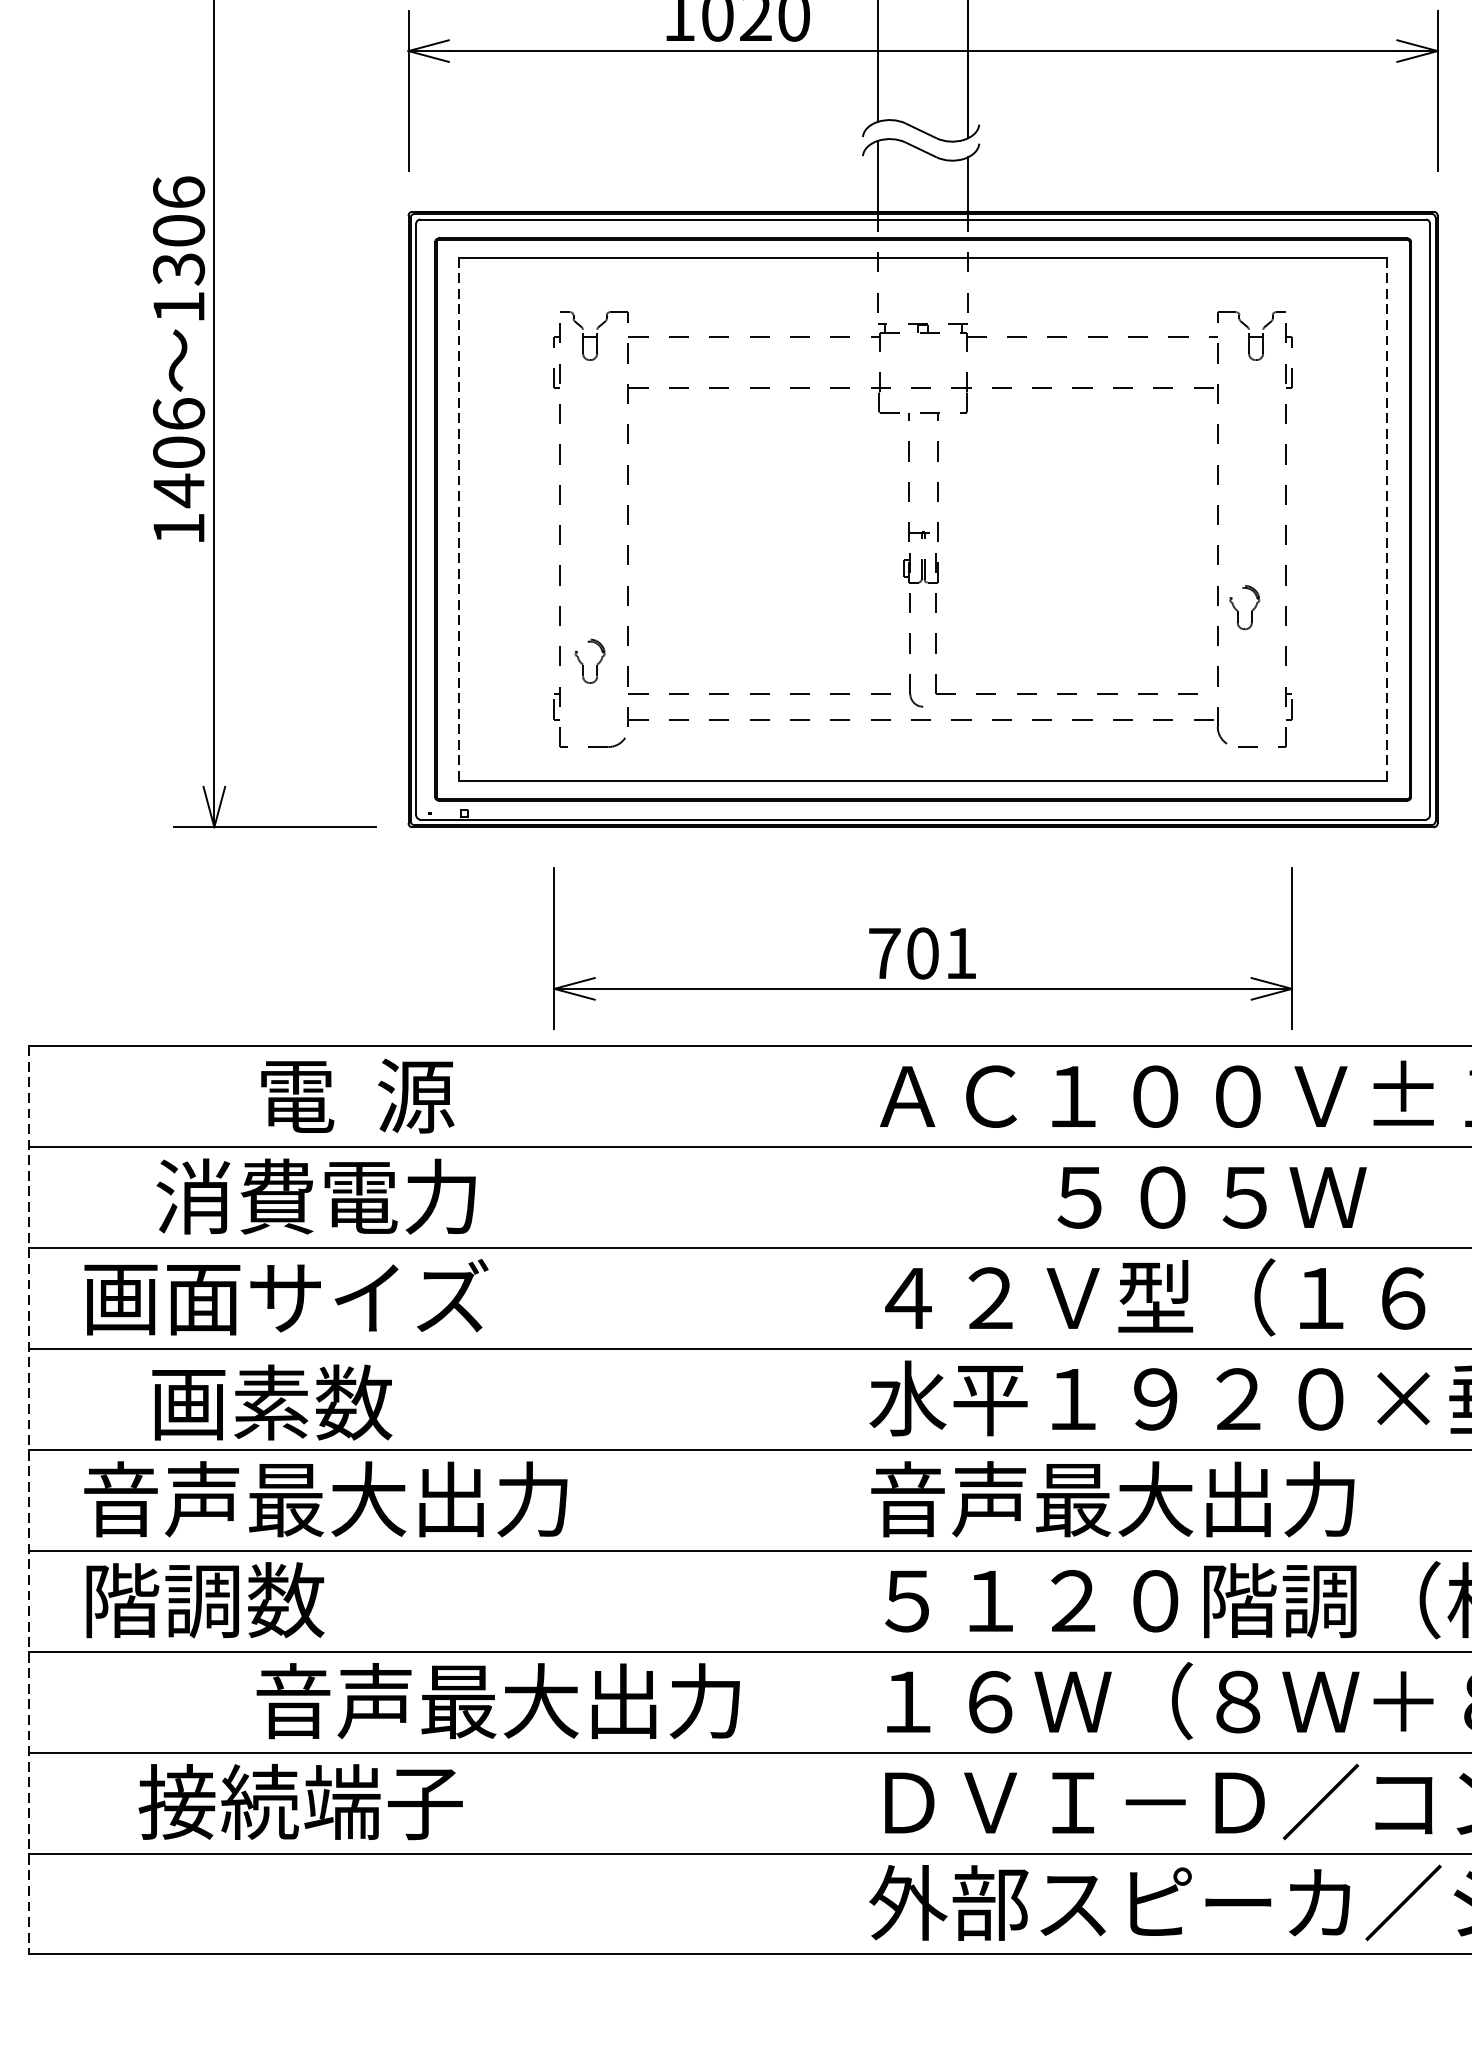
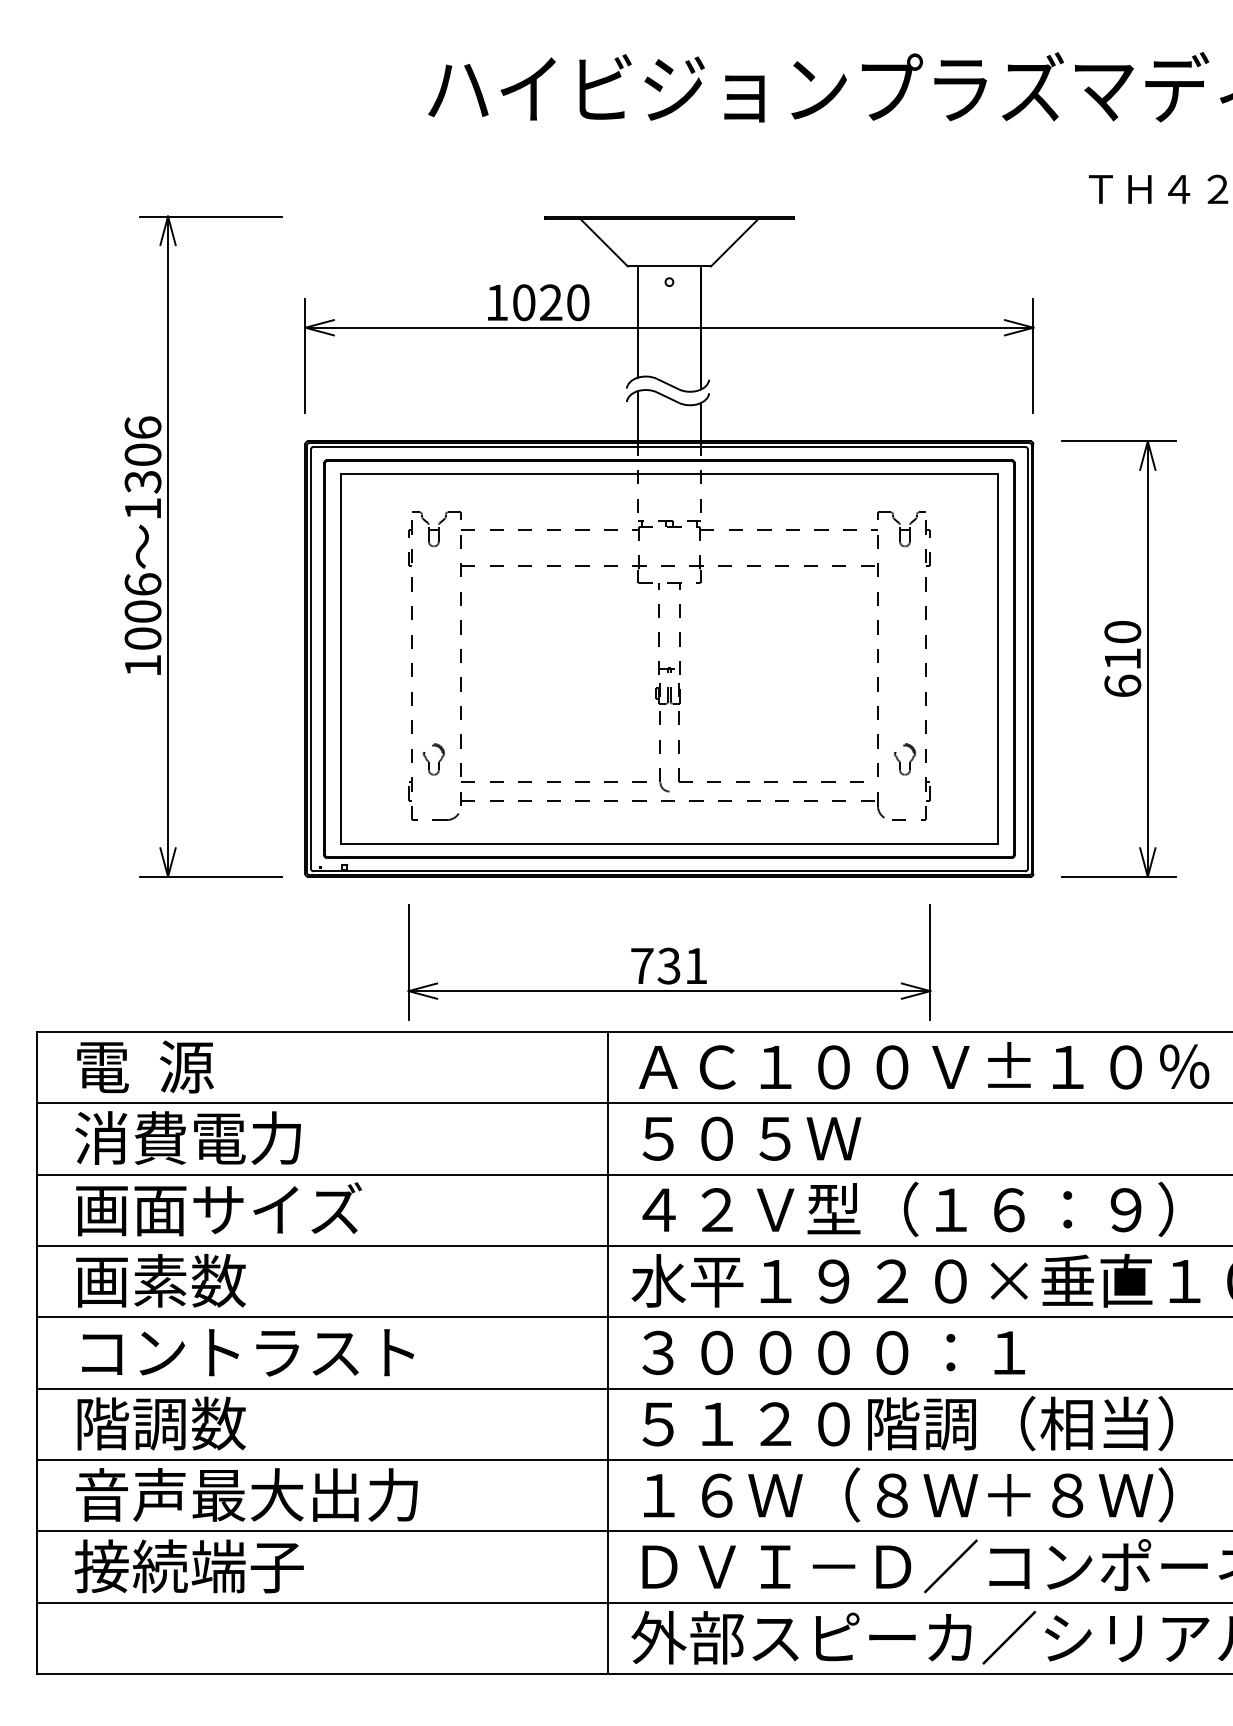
text: (178, 490) -> (142, 638), 1406 -> 1006
line: (459, 520) -> (341, 659), dashed -> solid
line: (1386, 520) -> (997, 659), dashed -> solid
part: (1244, 607) -> (904, 759), moved
text: (921, 952) -> (668, 965), 701 -> 731
text: (357, 1095) -> (145, 1066), moved
text: (315, 1195) -> (187, 1137), moved
text: (1211, 1197) -> (751, 1138), moved
text: (271, 1402) -> (160, 1280), moved
text: (325, 1499) -> (246, 1352), 音声最大出力 -> コントラスト
line: (836, 1499) -> (608, 1352), added
text: (1147, 1499) -> (828, 1352), 音声最大出力 -> ３００００：１
line: (29, 1501) -> (37, 1353), dashed -> solid
text: (497, 1700) -> (246, 1494), moved
text: (299, 1802) -> (188, 1566), moved

